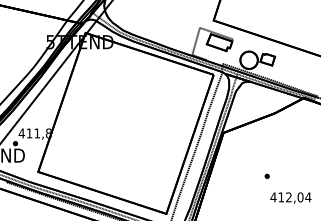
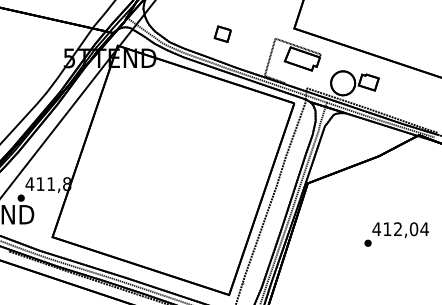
part: (161, 24) -> (222, 33), added
text: (290, 198) -> (400, 230), moved

